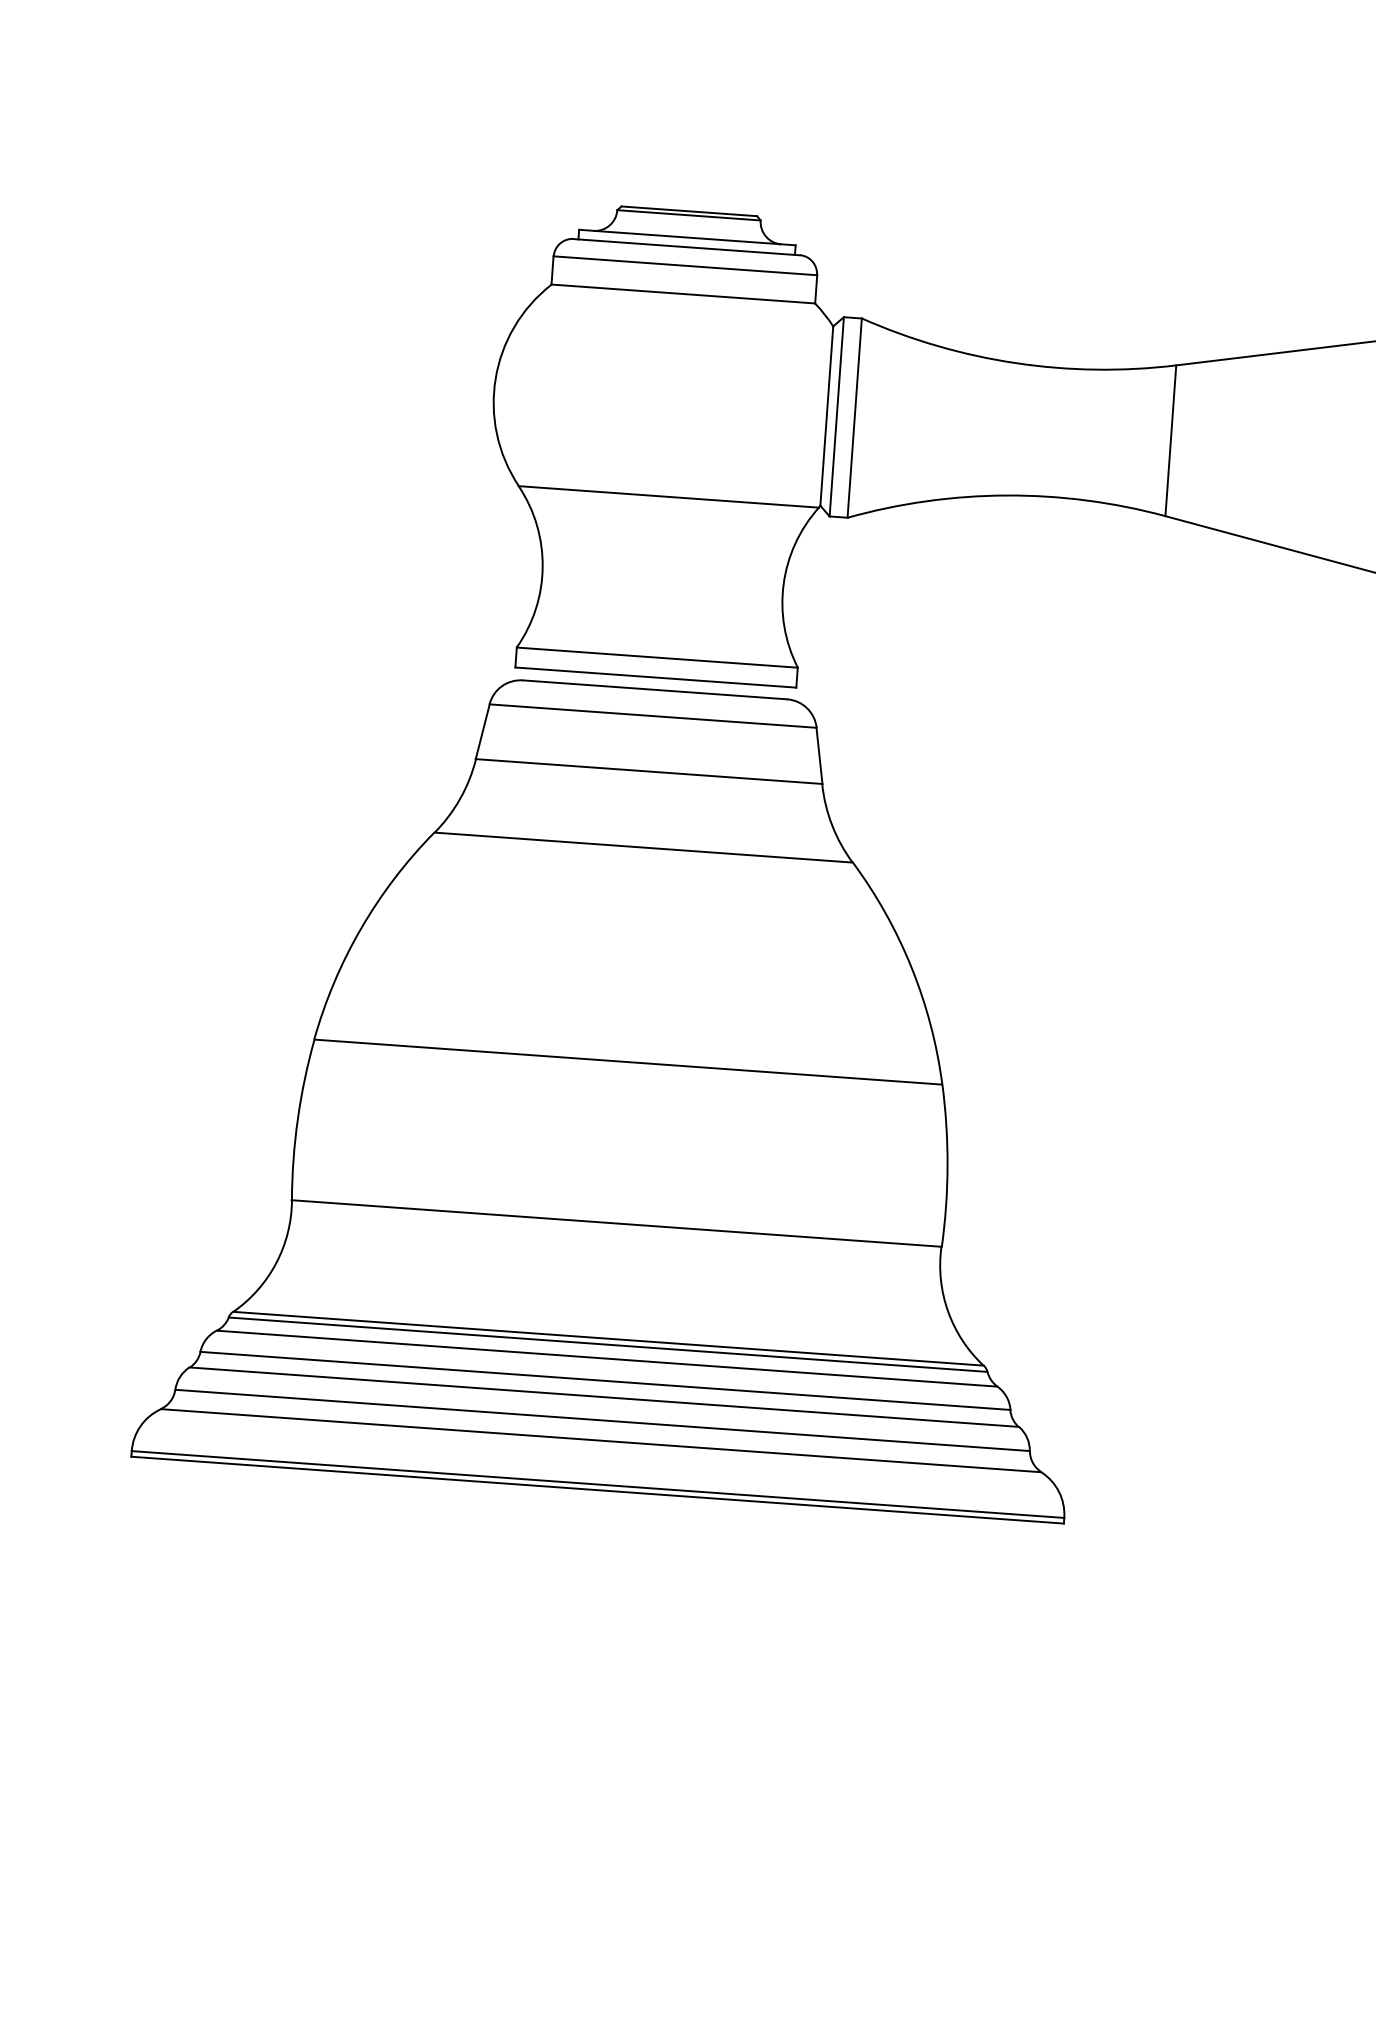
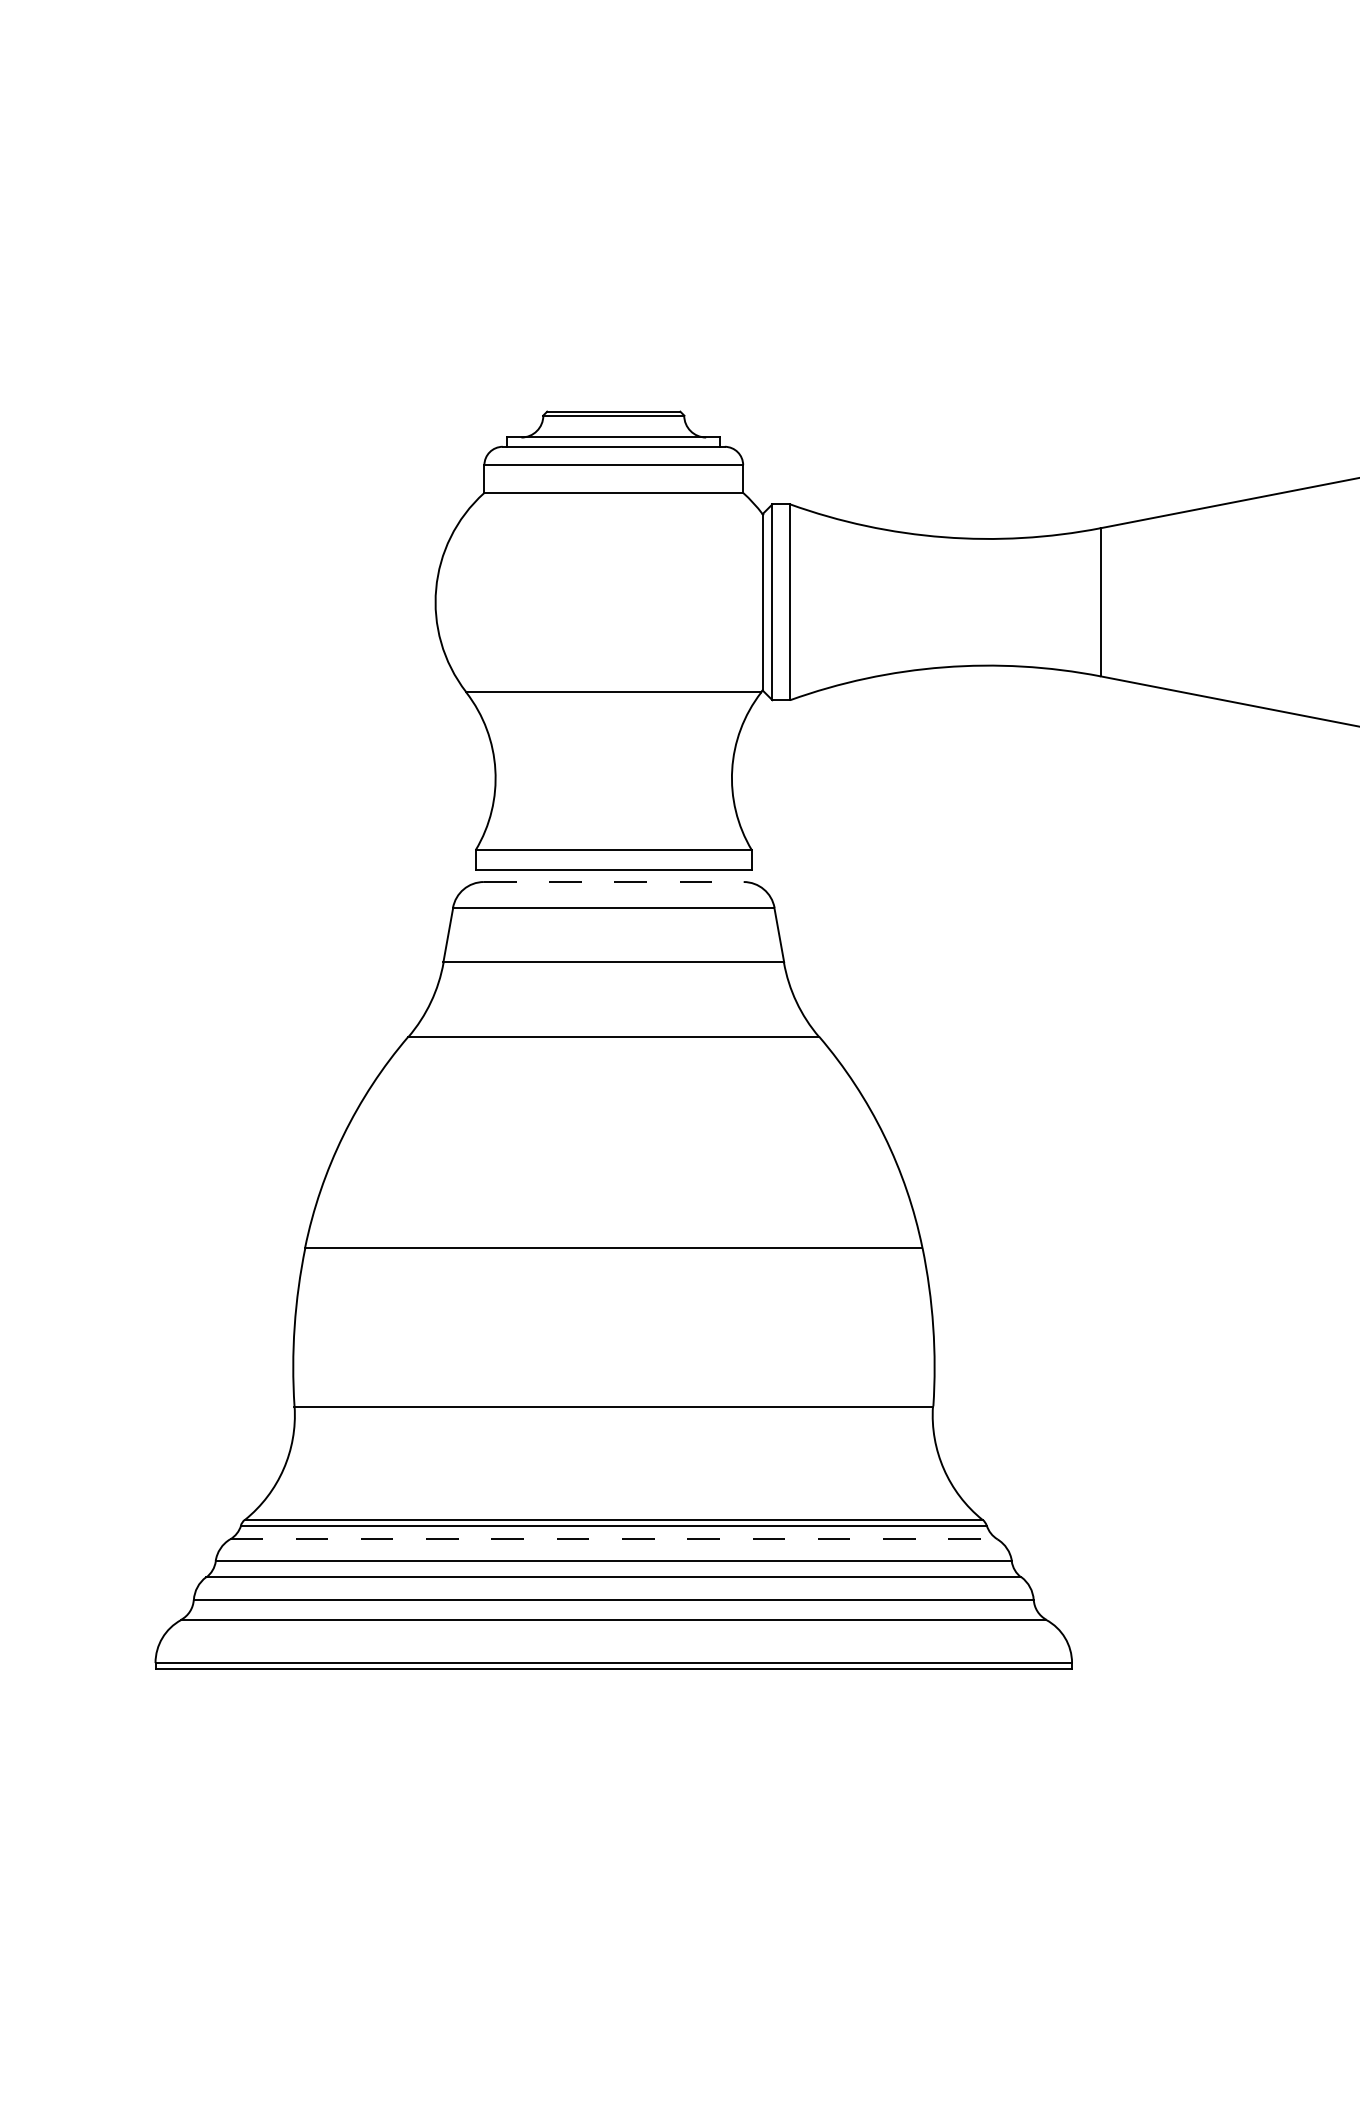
line: (654, 690) -> (613, 882), solid -> dashed
line: (606, 1358) -> (613, 1539), solid -> dashed

